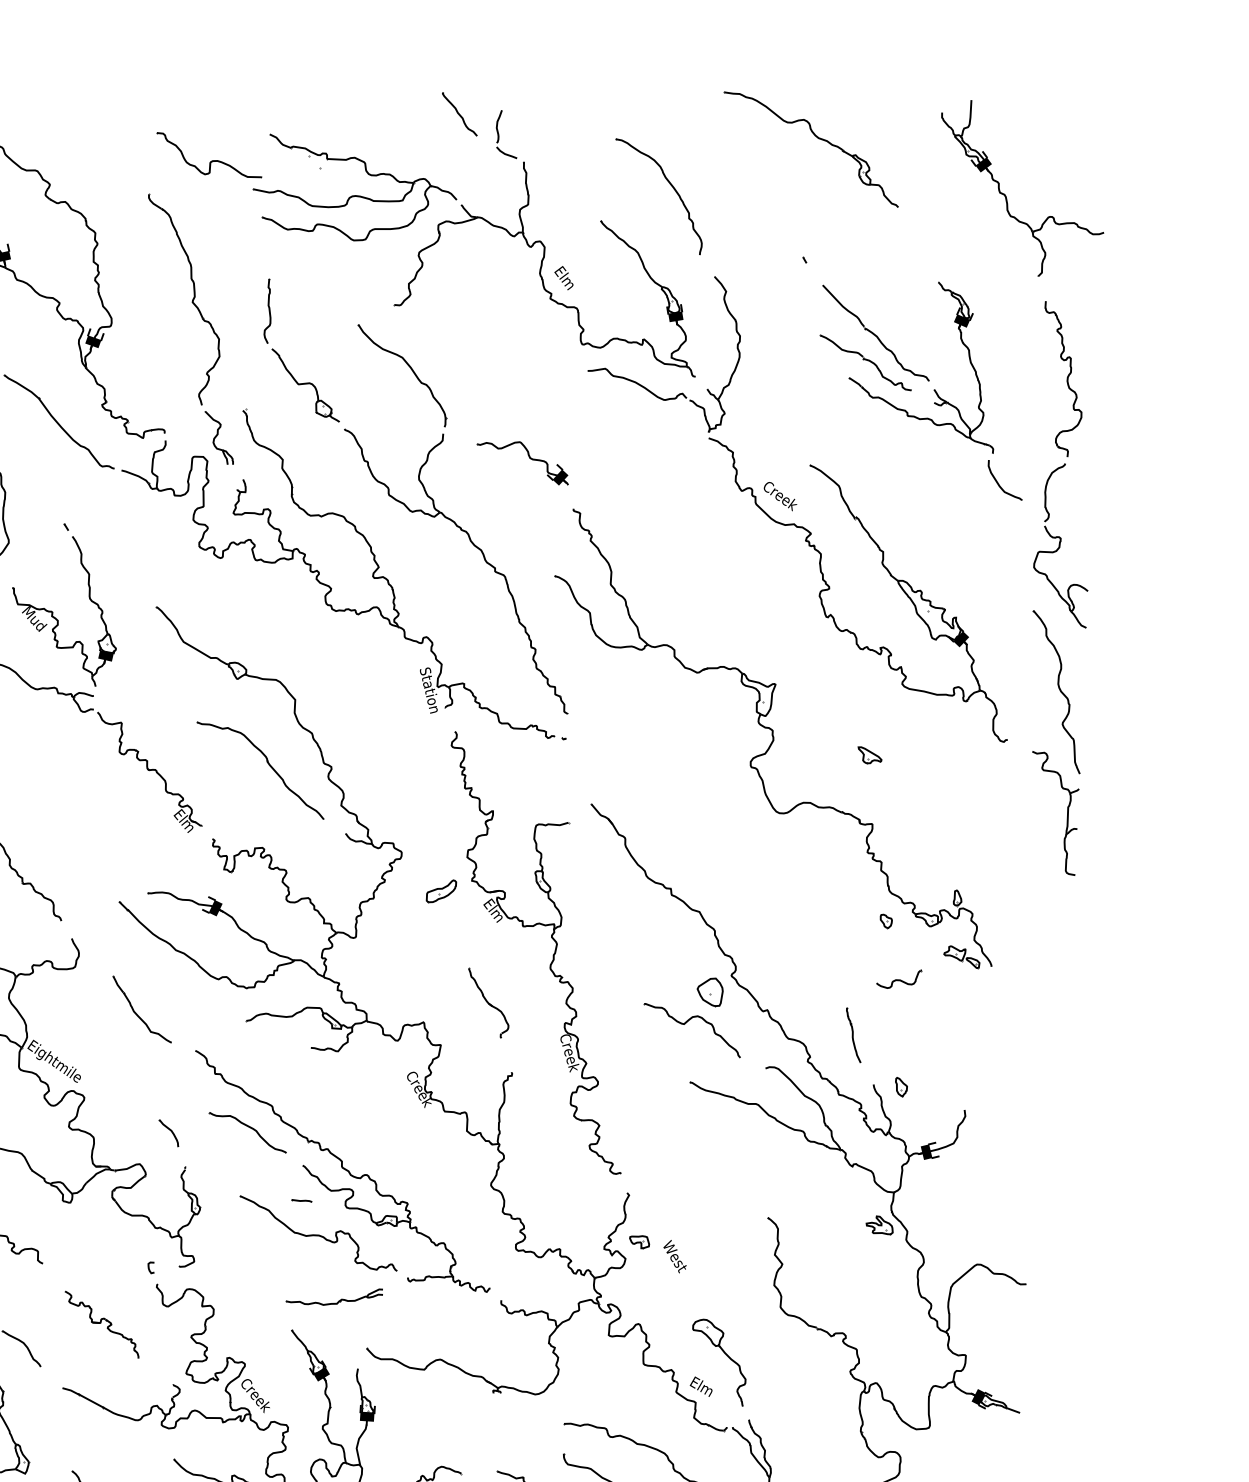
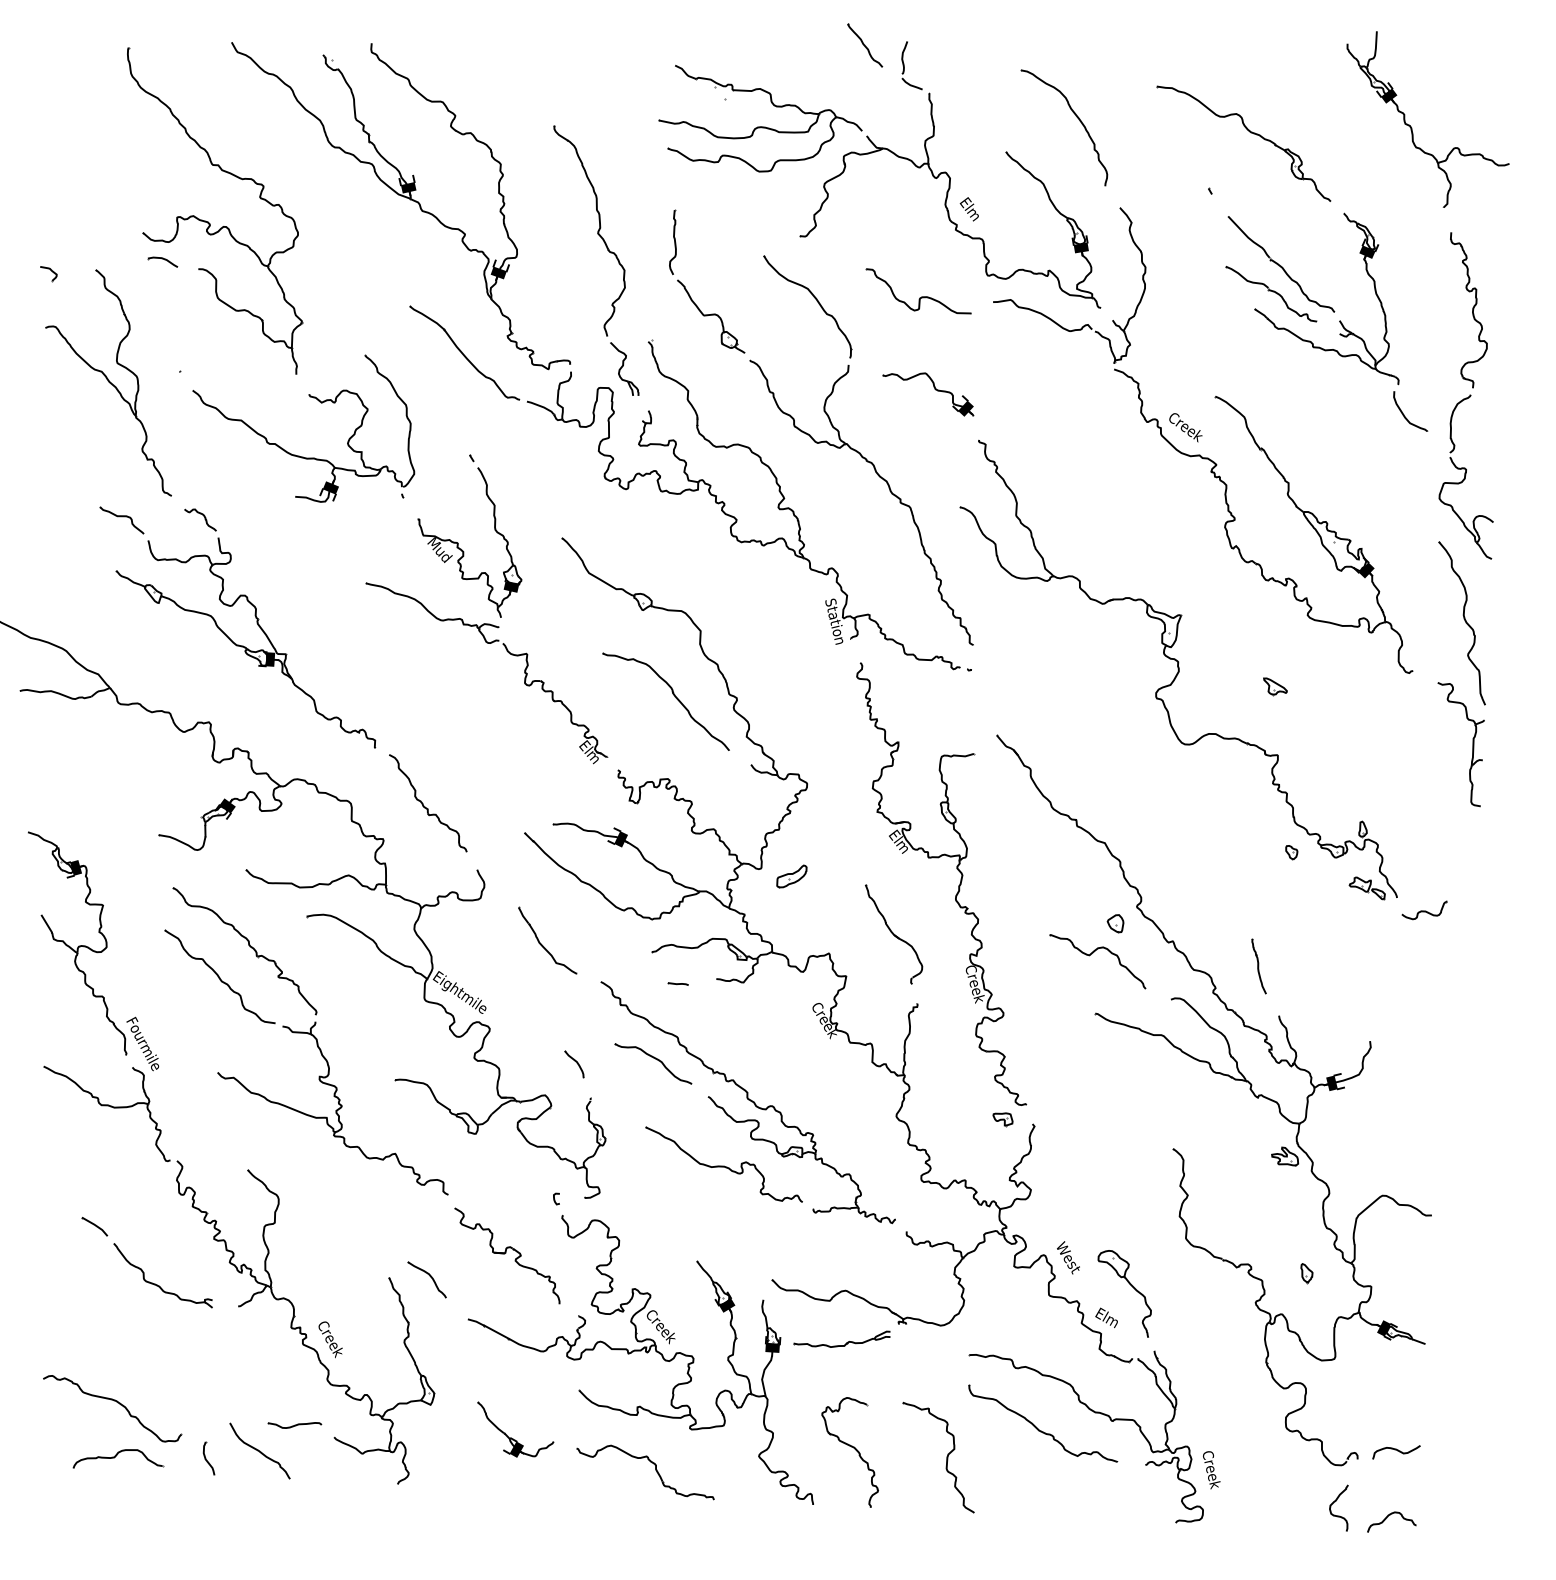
part: (817, 138) -> (1249, 132), moved
part: (209, 155) -> (918, 291), moved
part: (441, 891) -> (791, 876), moved
part: (899, 979) -> (1424, 910), moved
part: (710, 992) -> (1115, 923), size x0.62
part: (489, 1003) -> (894, 934), size x1.43
part: (901, 1087) -> (1306, 1273), moved
line: (301, 1200) -> (677, 983), moved
part: (639, 1242) -> (1002, 1119), moved
text: (675, 1256) -> (1068, 1257), moved
part: (339, 1300) -> (846, 1342), moved
part: (102, 1324) -> (507, 1255), size x1.43

